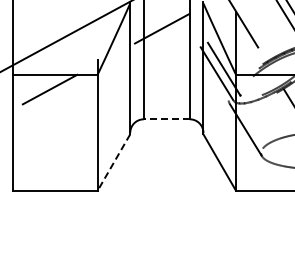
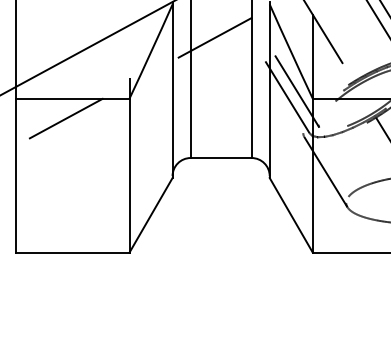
line: (166, 119) -> (220, 158), dashed -> solid
line: (113, 162) -> (150, 215), dashed -> solid

